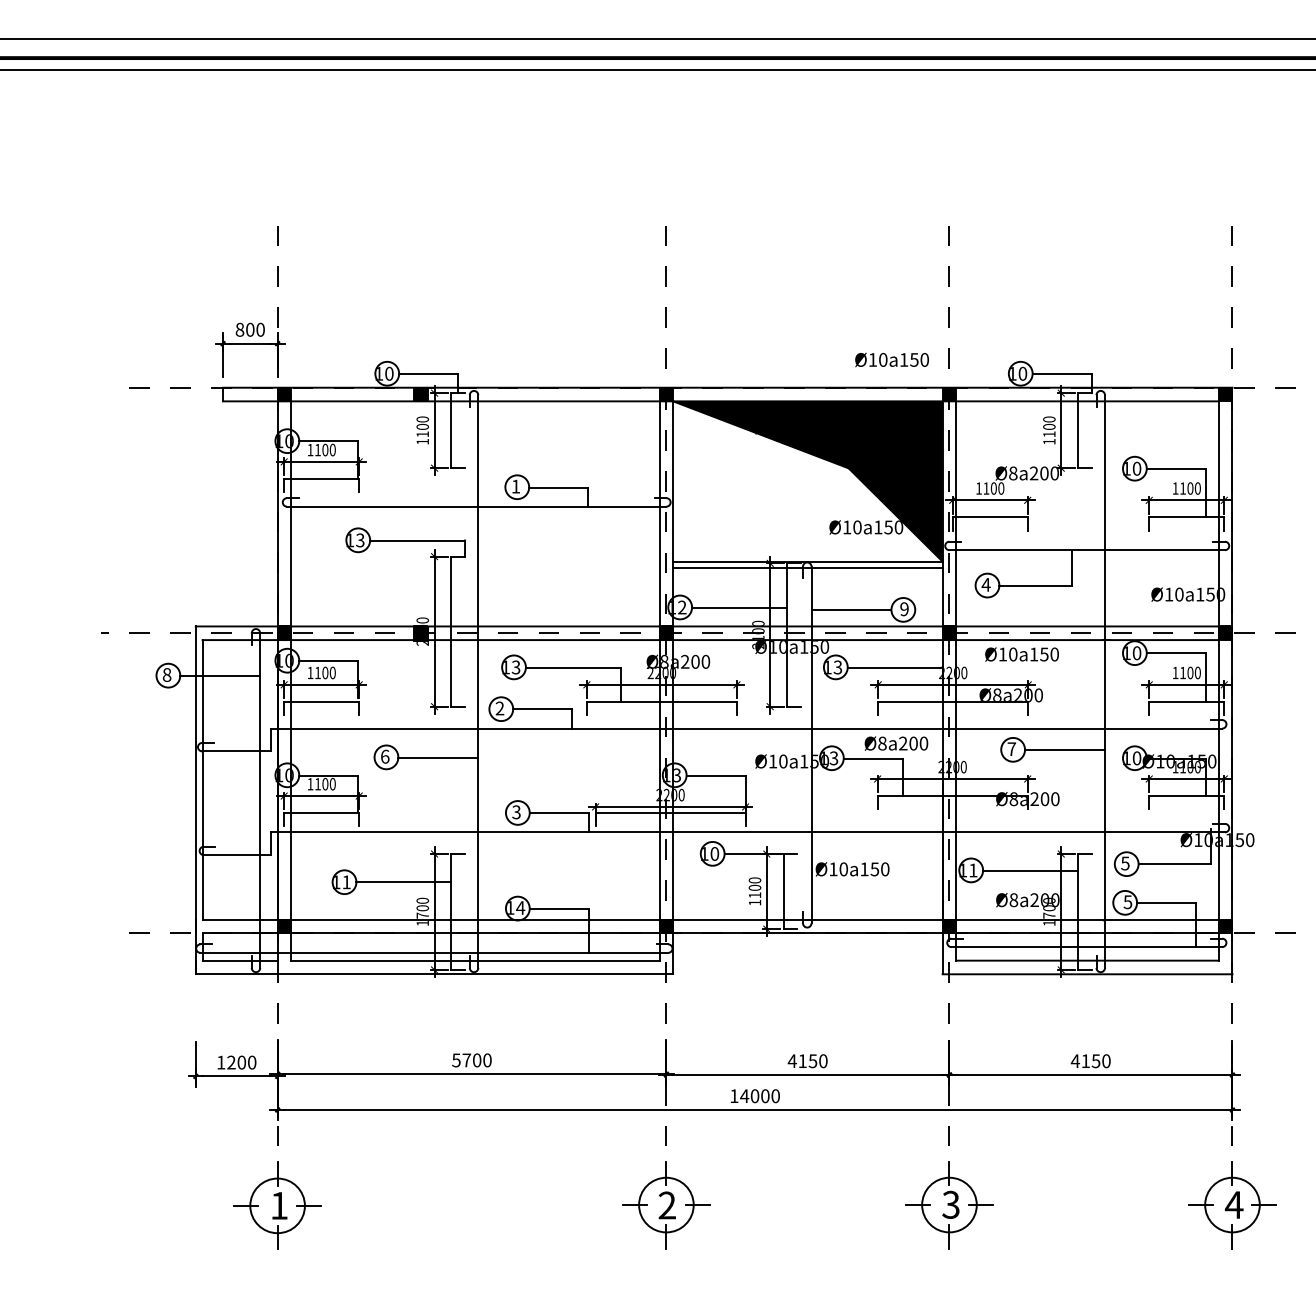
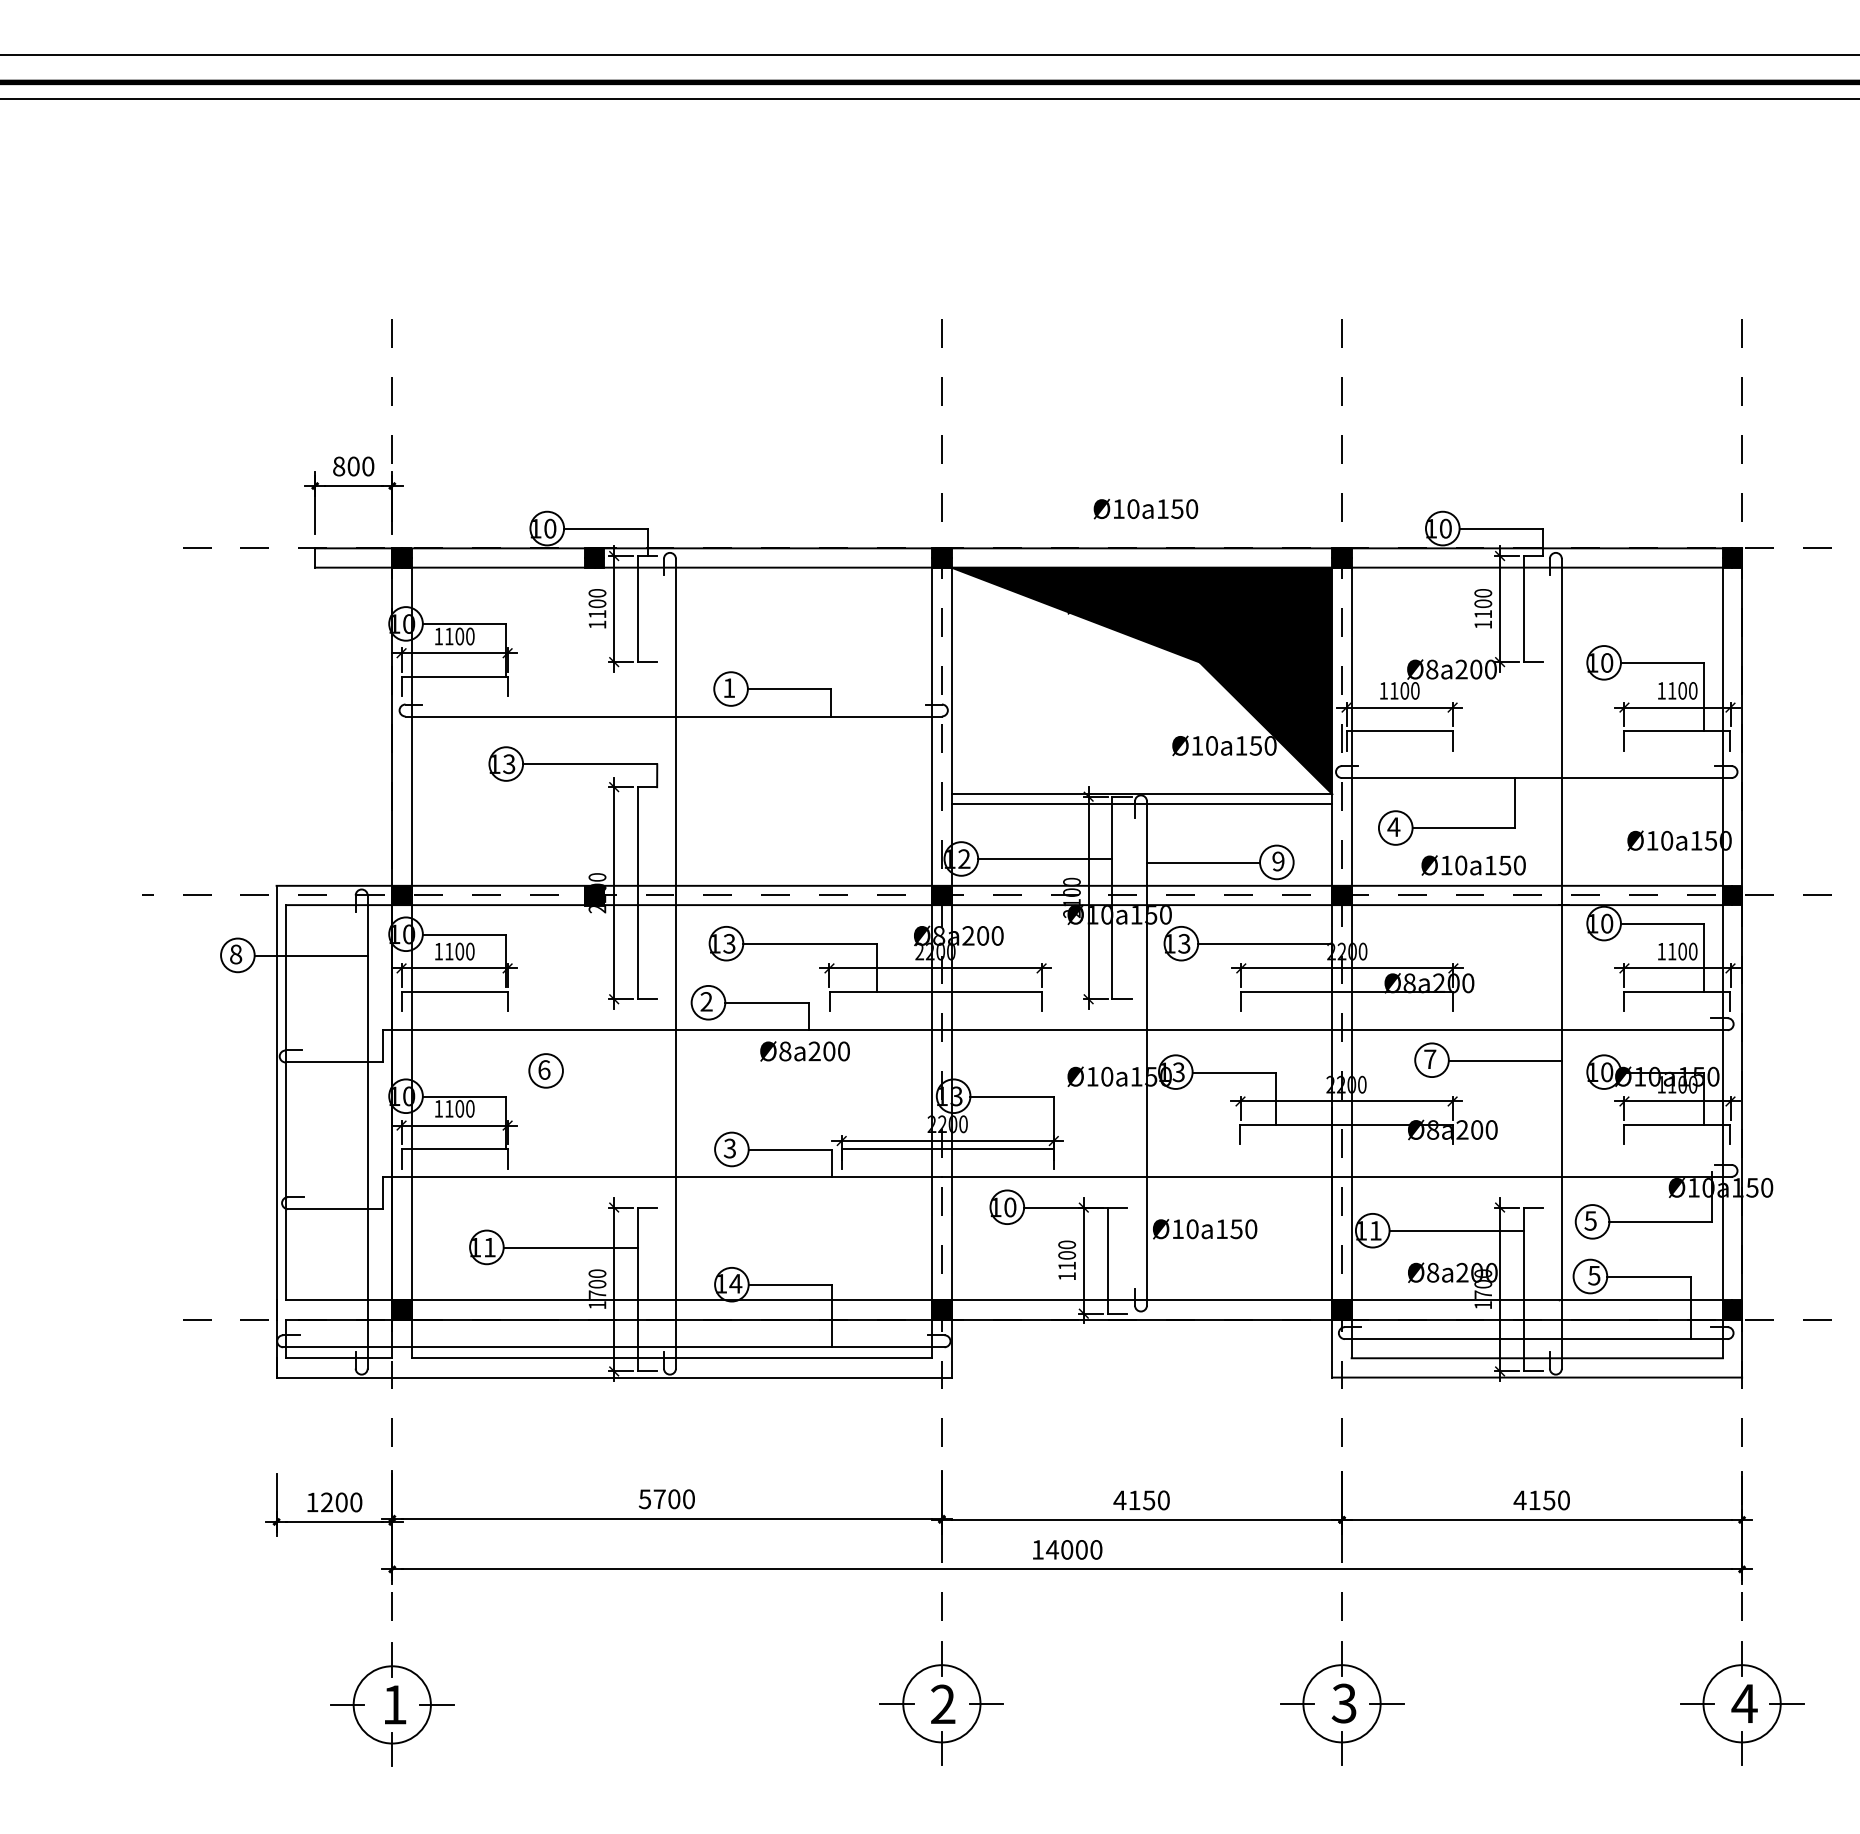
text: (891, 360) -> (1145, 509), moved
text: (1021, 654) -> (1473, 865), moved
text: (896, 743) -> (804, 1051), moved
line: (437, 757) -> (618, 1071), removed

